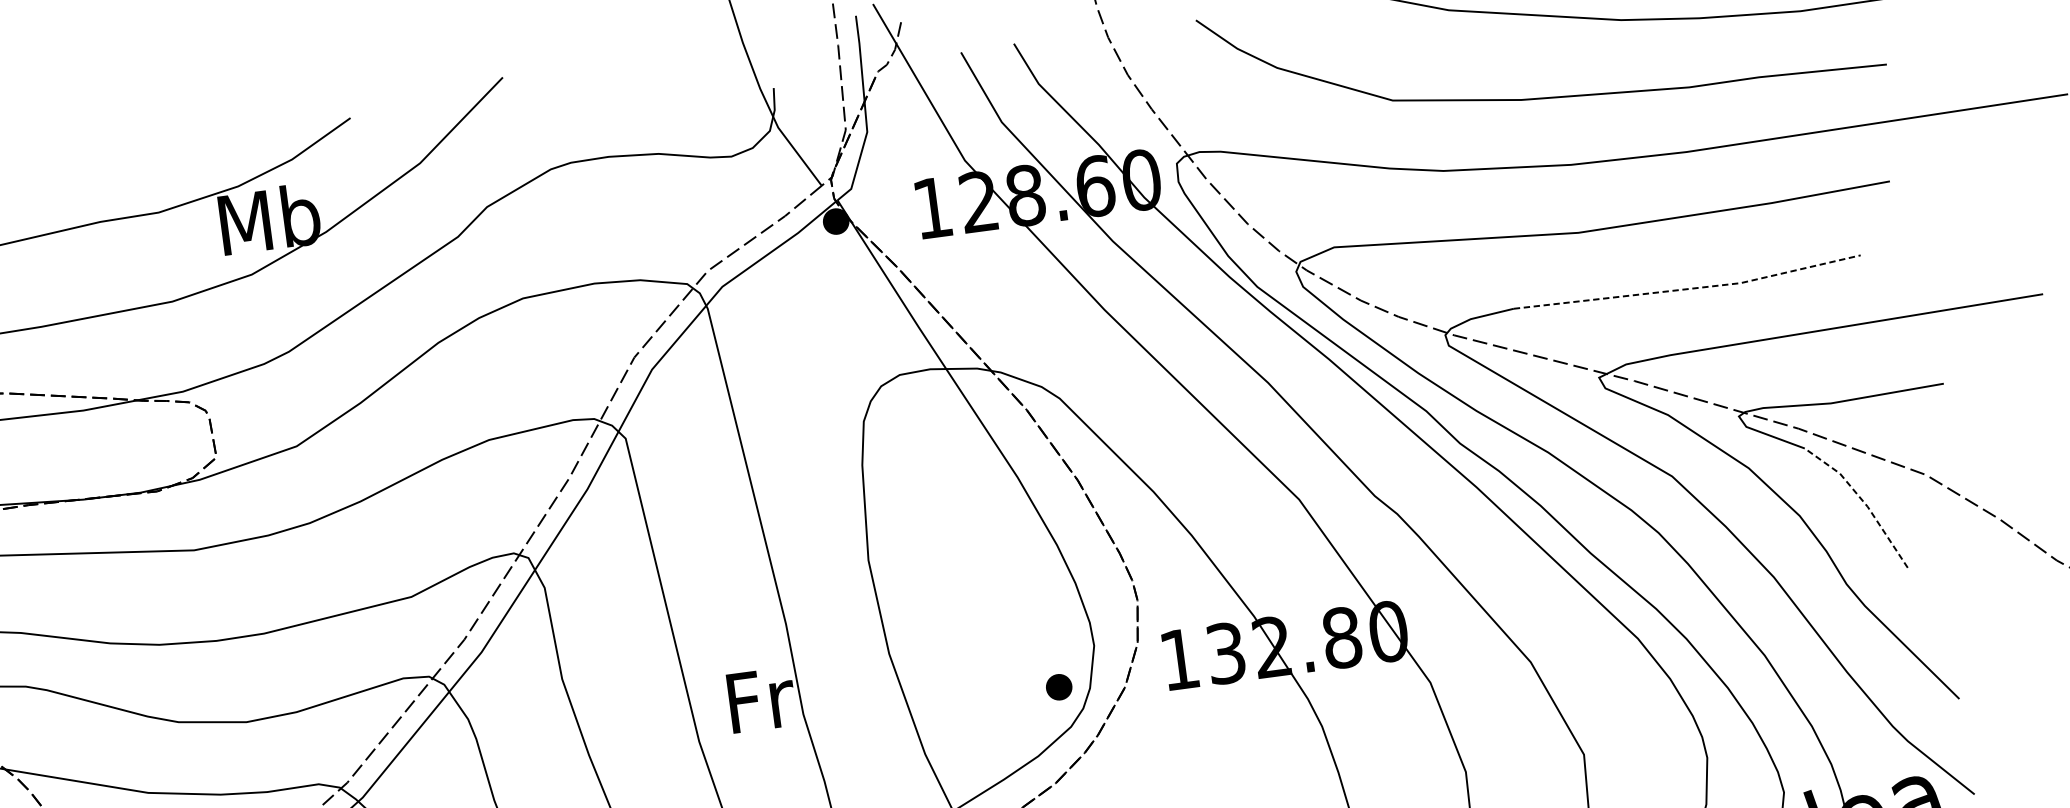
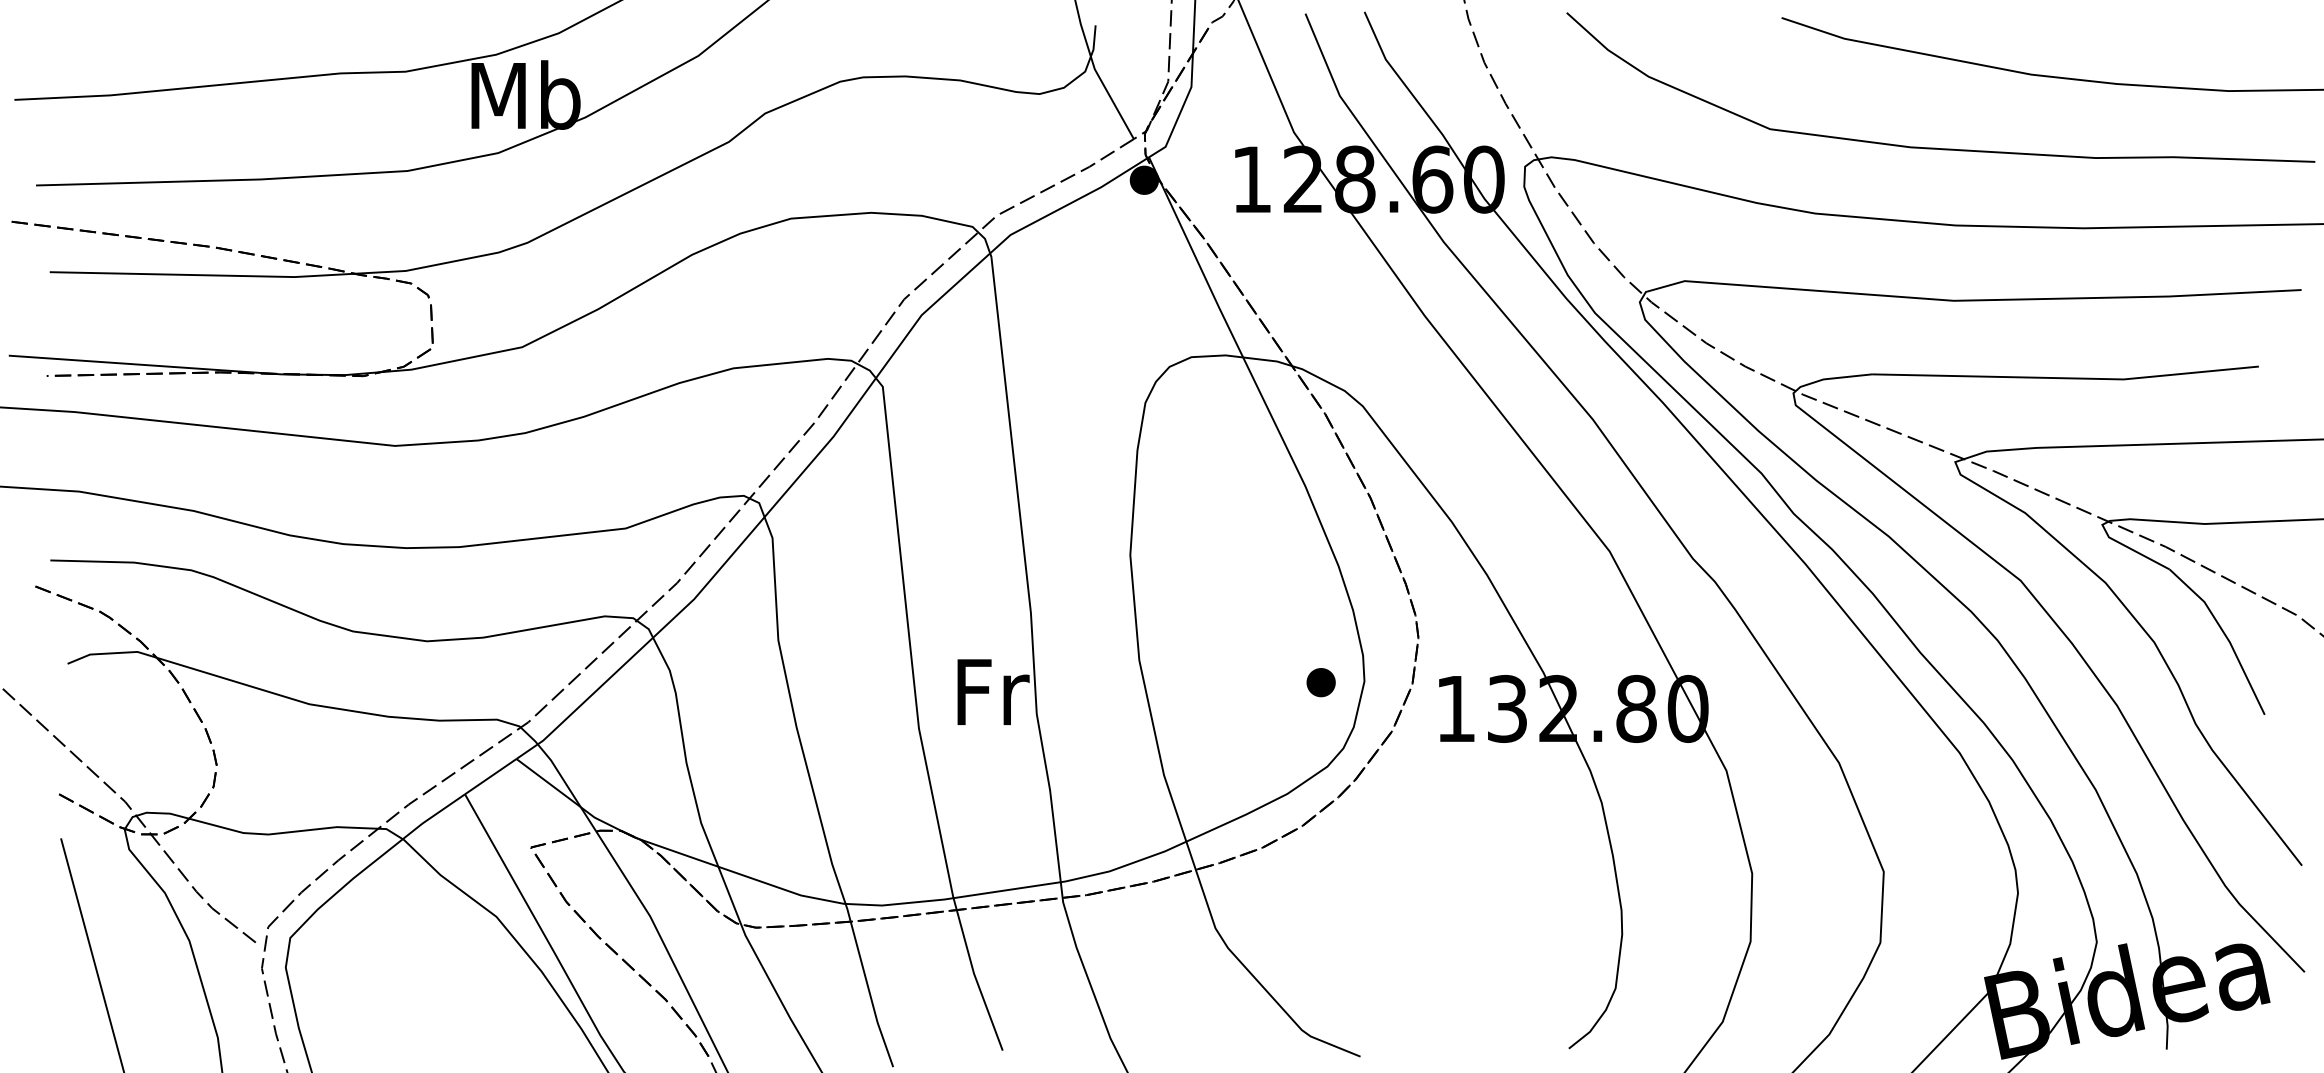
line: (1689, 289) -> (2066, 378), dashed -> solid
line: (1862, 501) -> (2225, 635), dashed -> solid
part: (1058, 687) -> (1320, 682), moved

